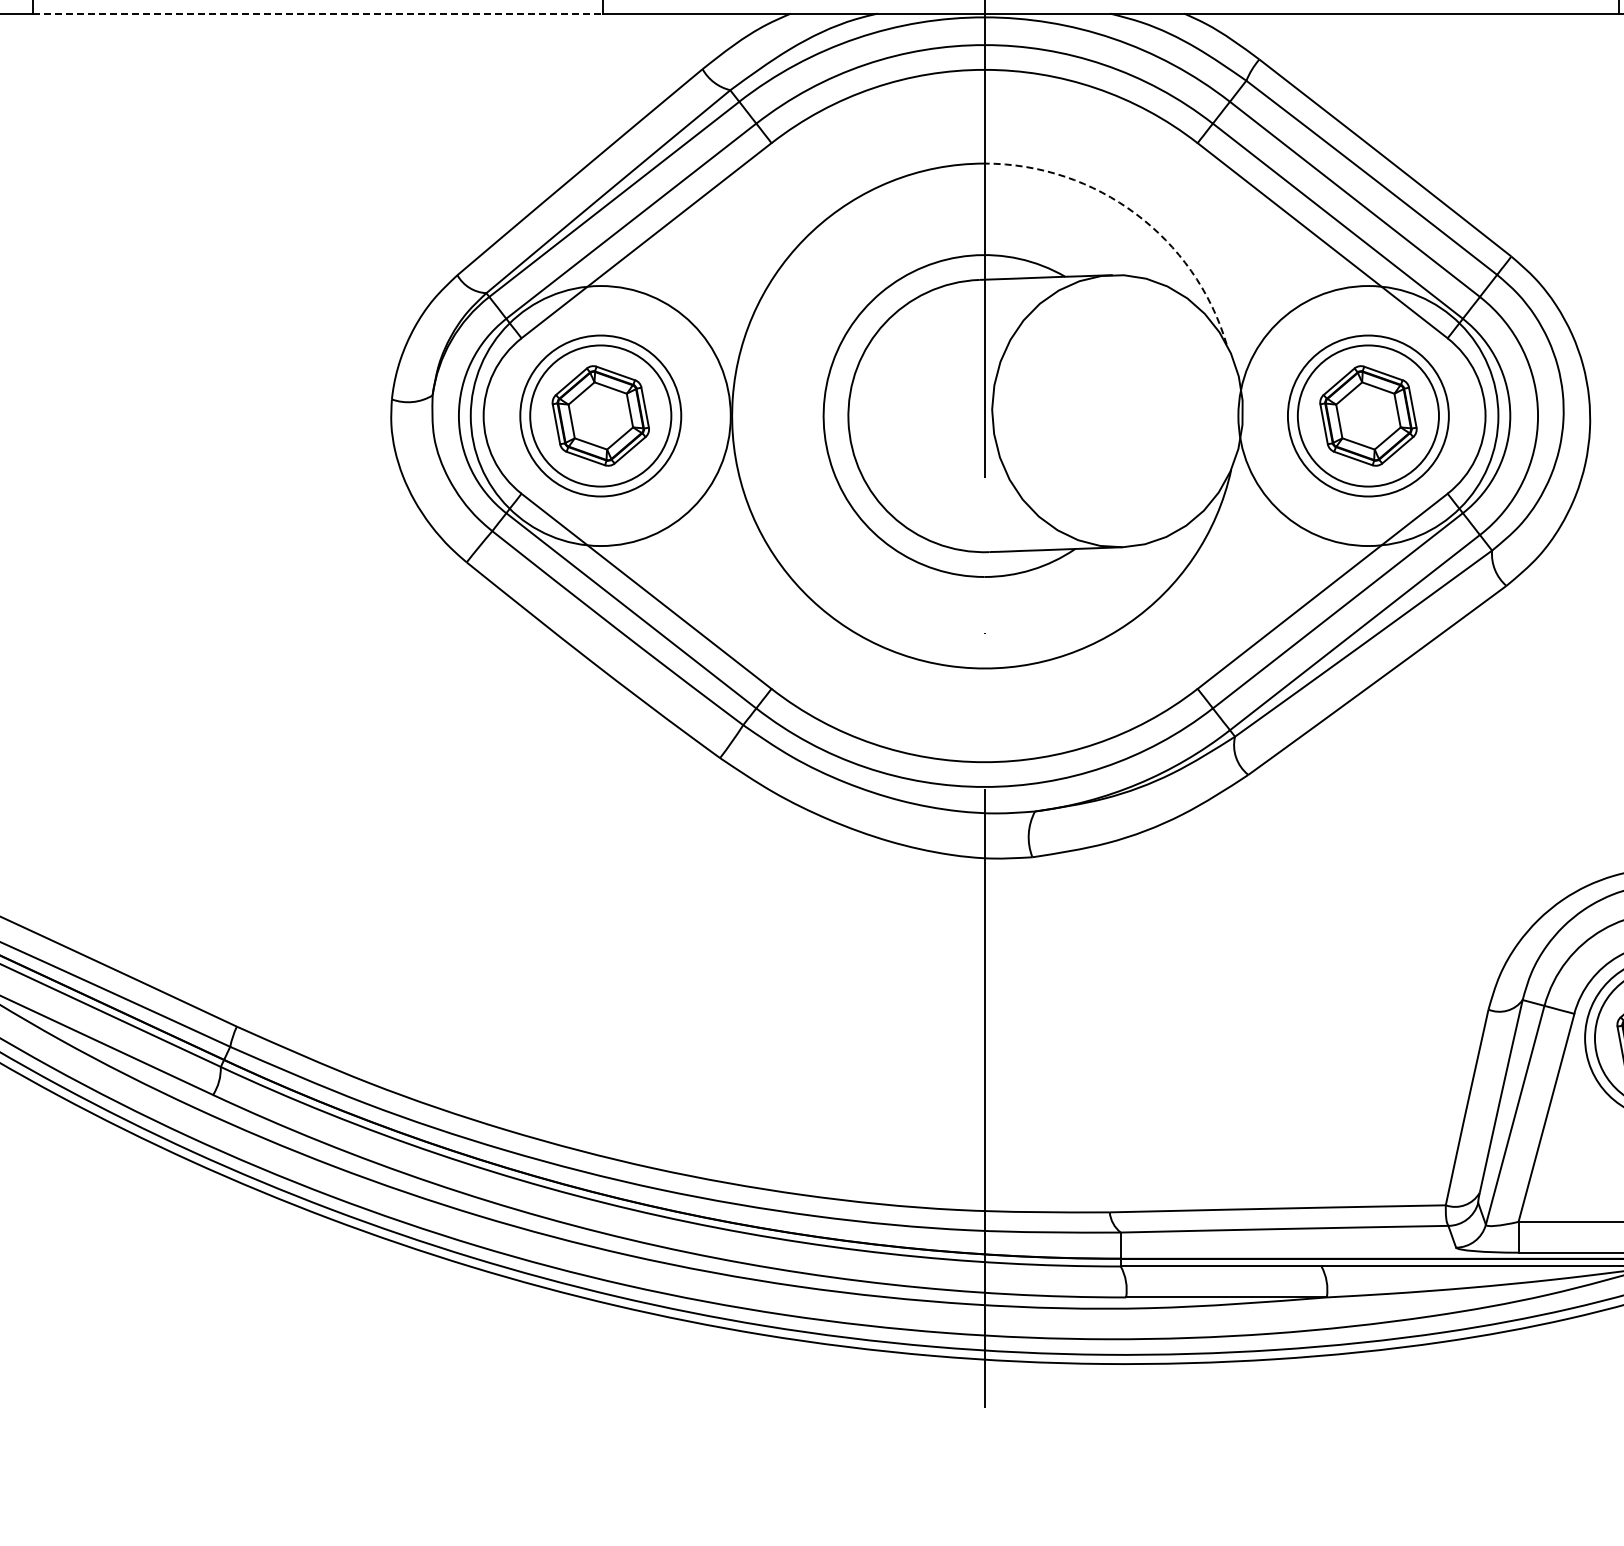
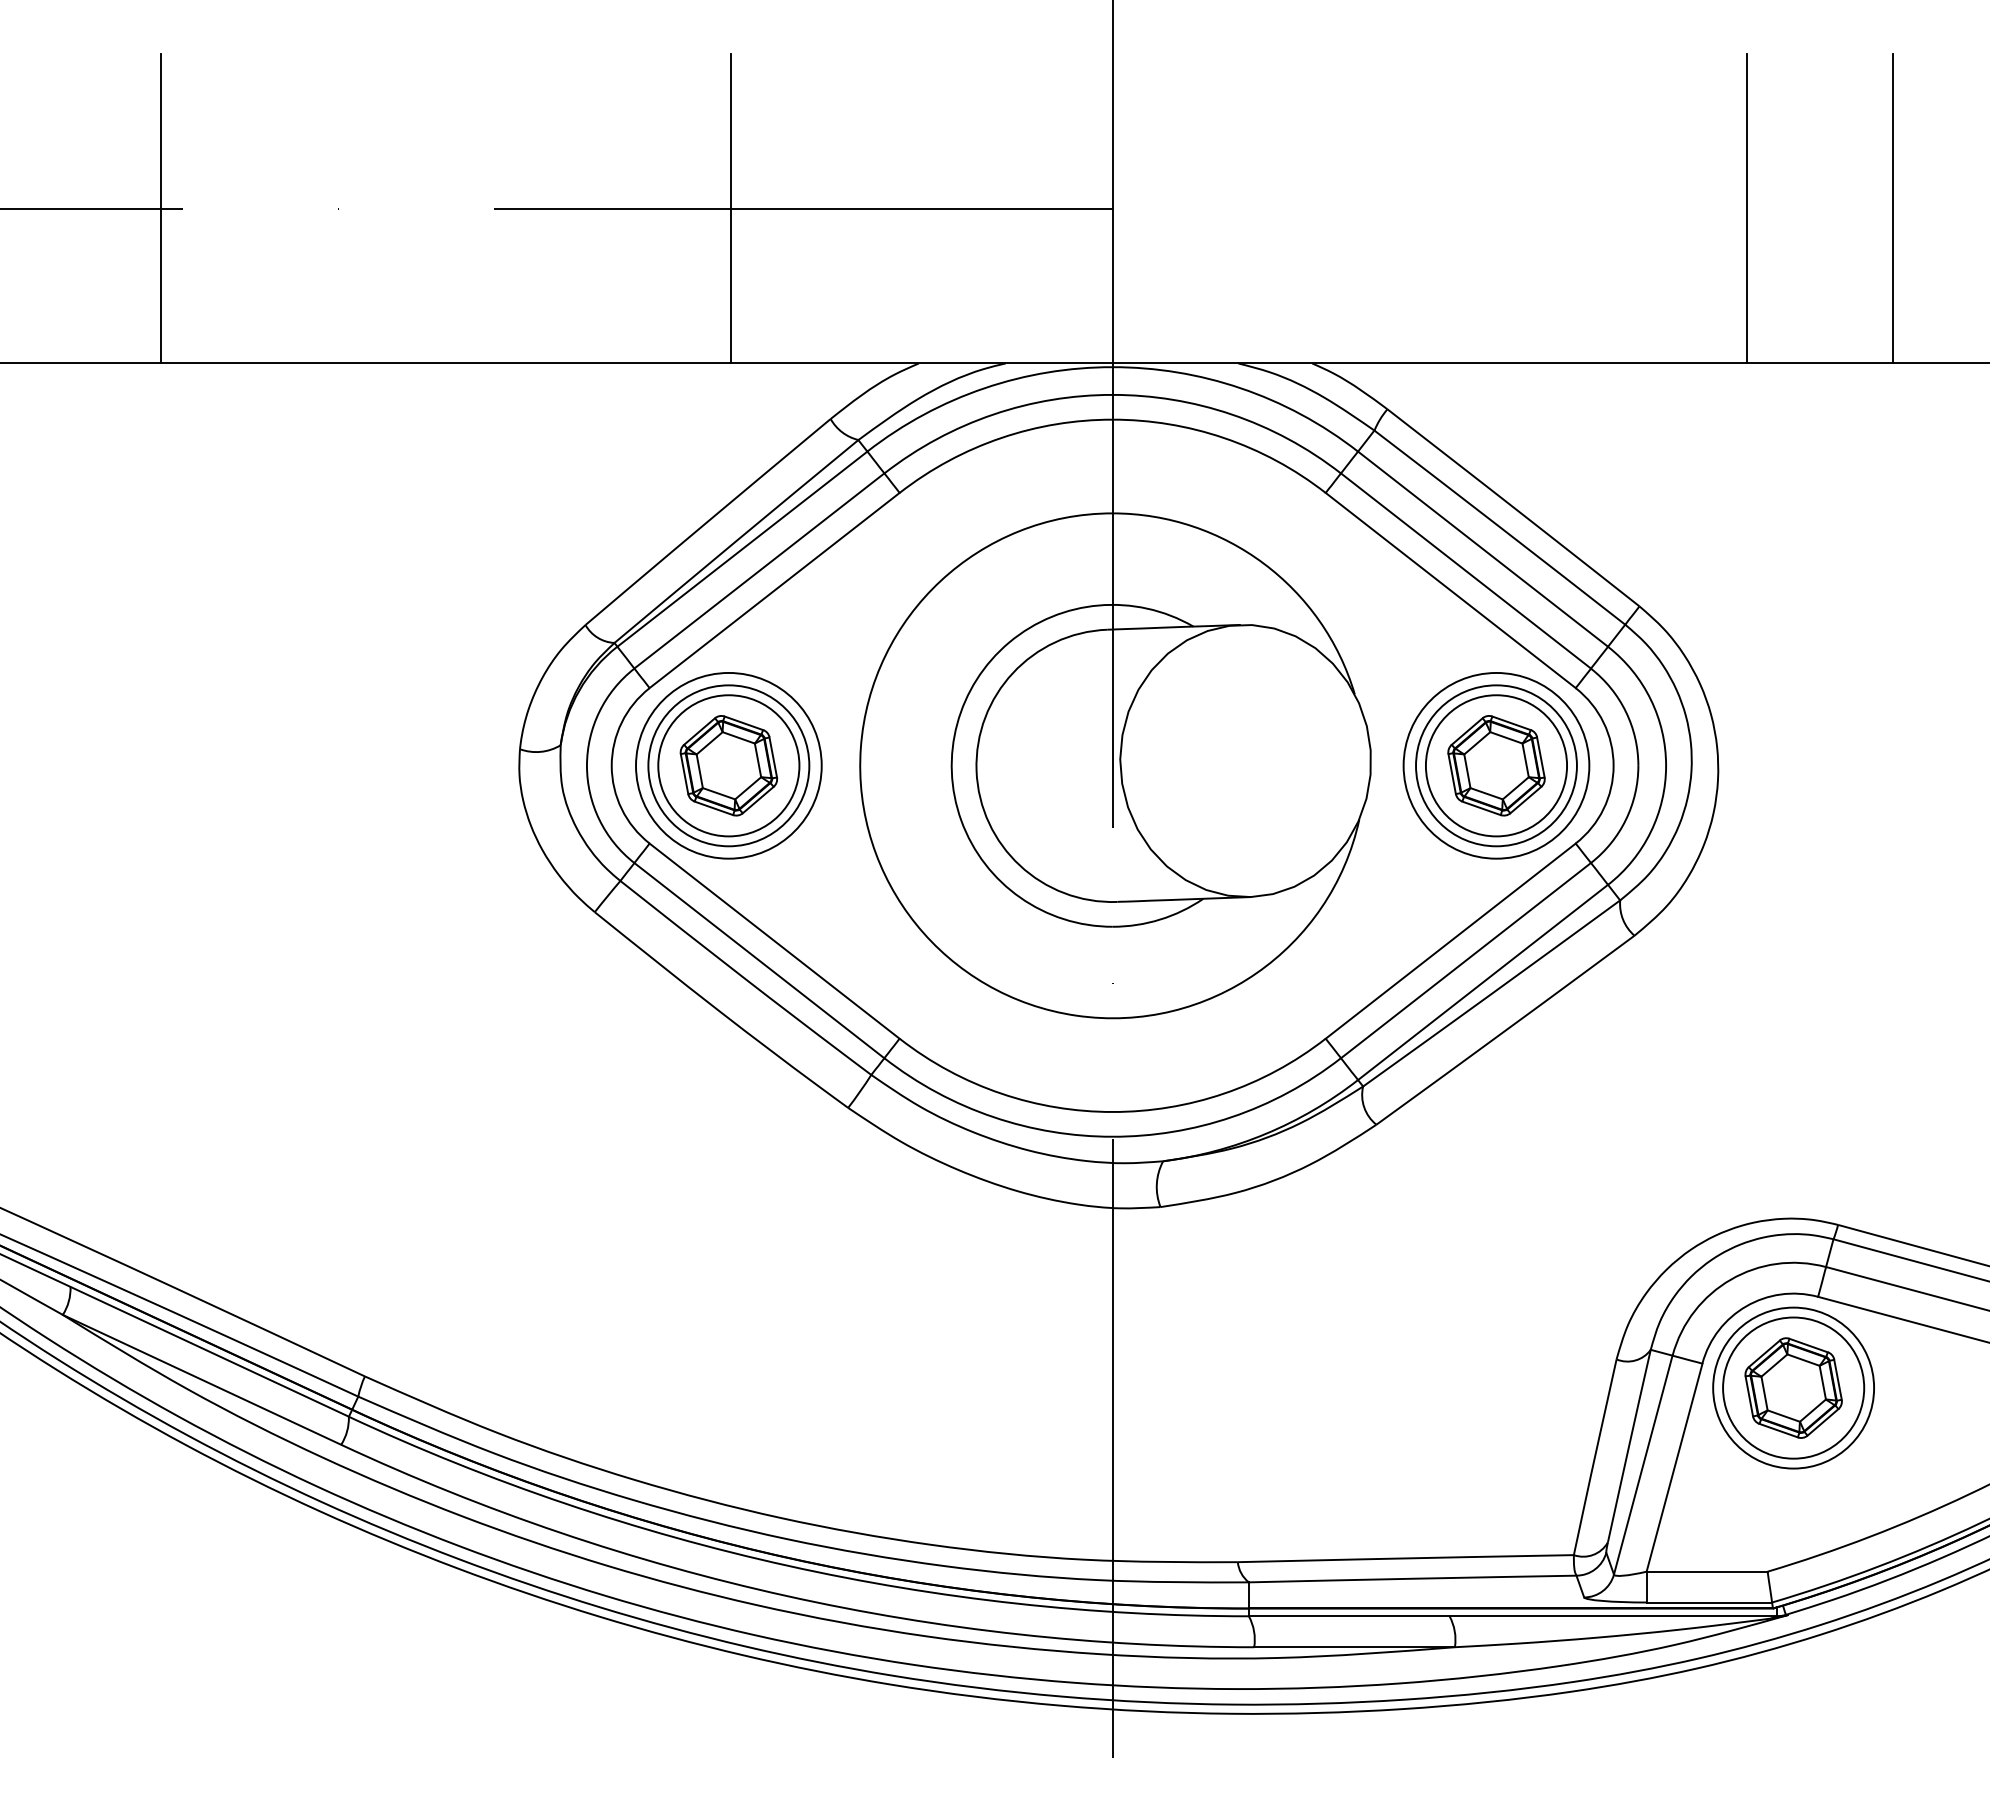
line: (318, 13) -> (446, 363), dashed -> solid
arc: (1135, 213) -> (1263, 563), dashed -> solid
circle: (600, 415) -> (728, 765), size x0.71
circle: (1368, 415) -> (1496, 765), size x0.71

